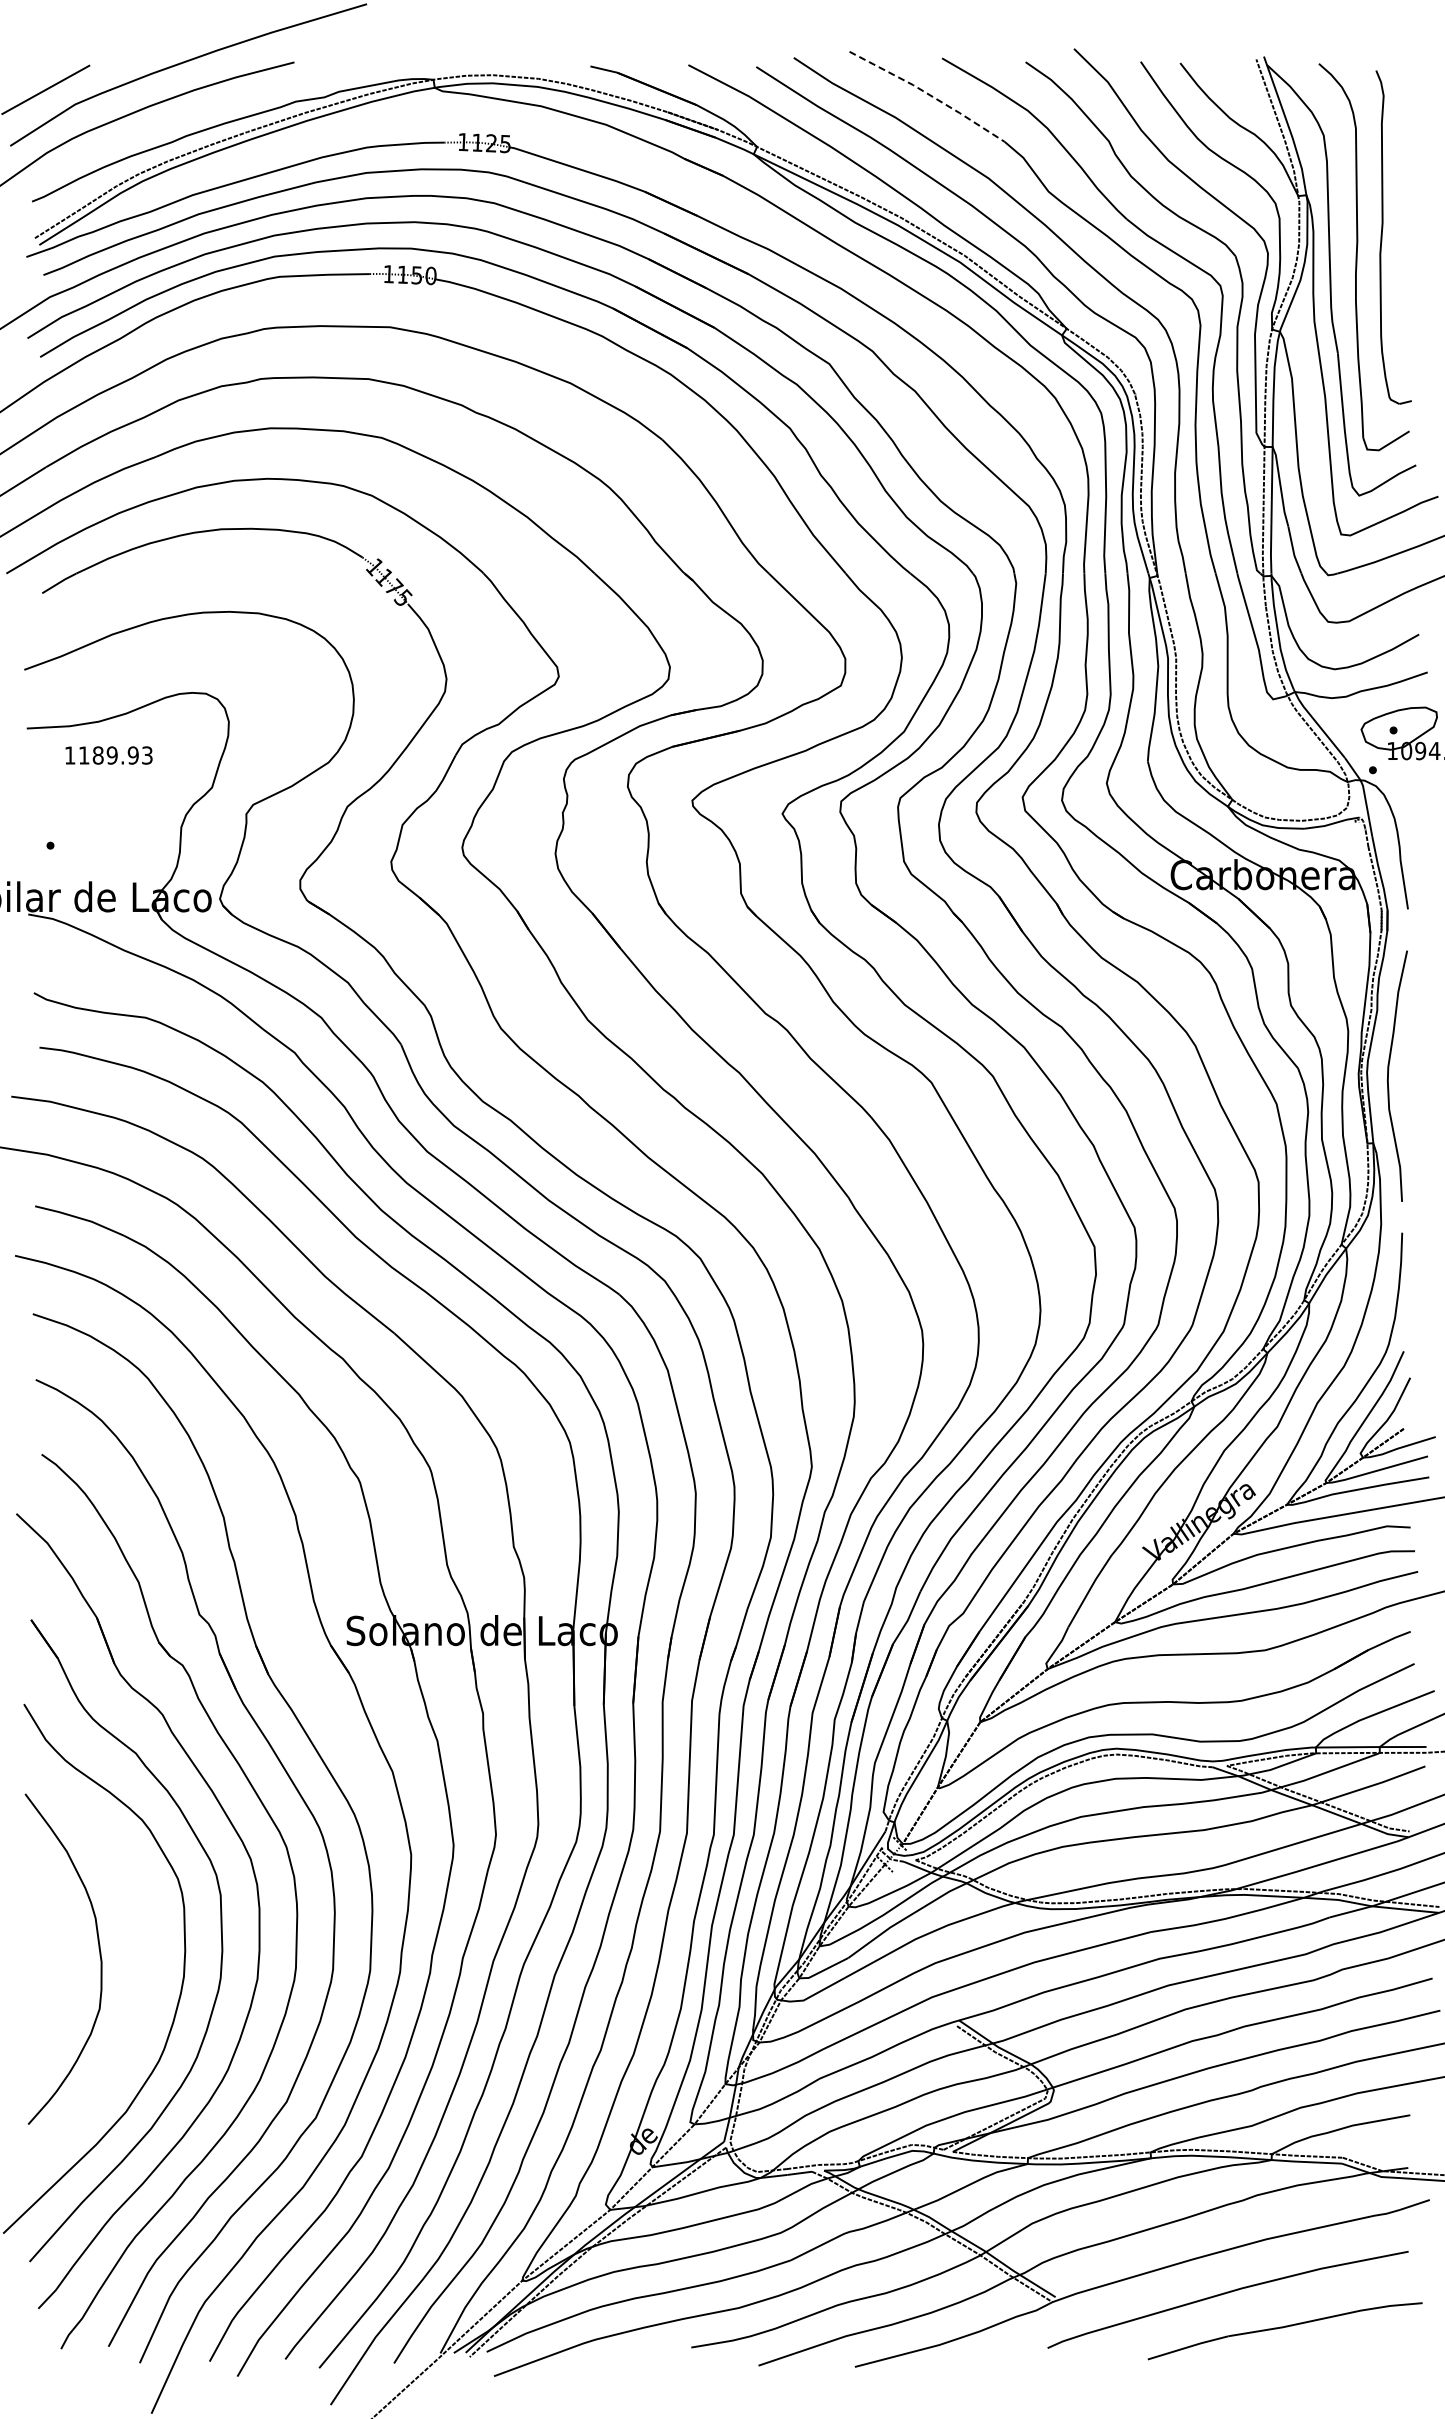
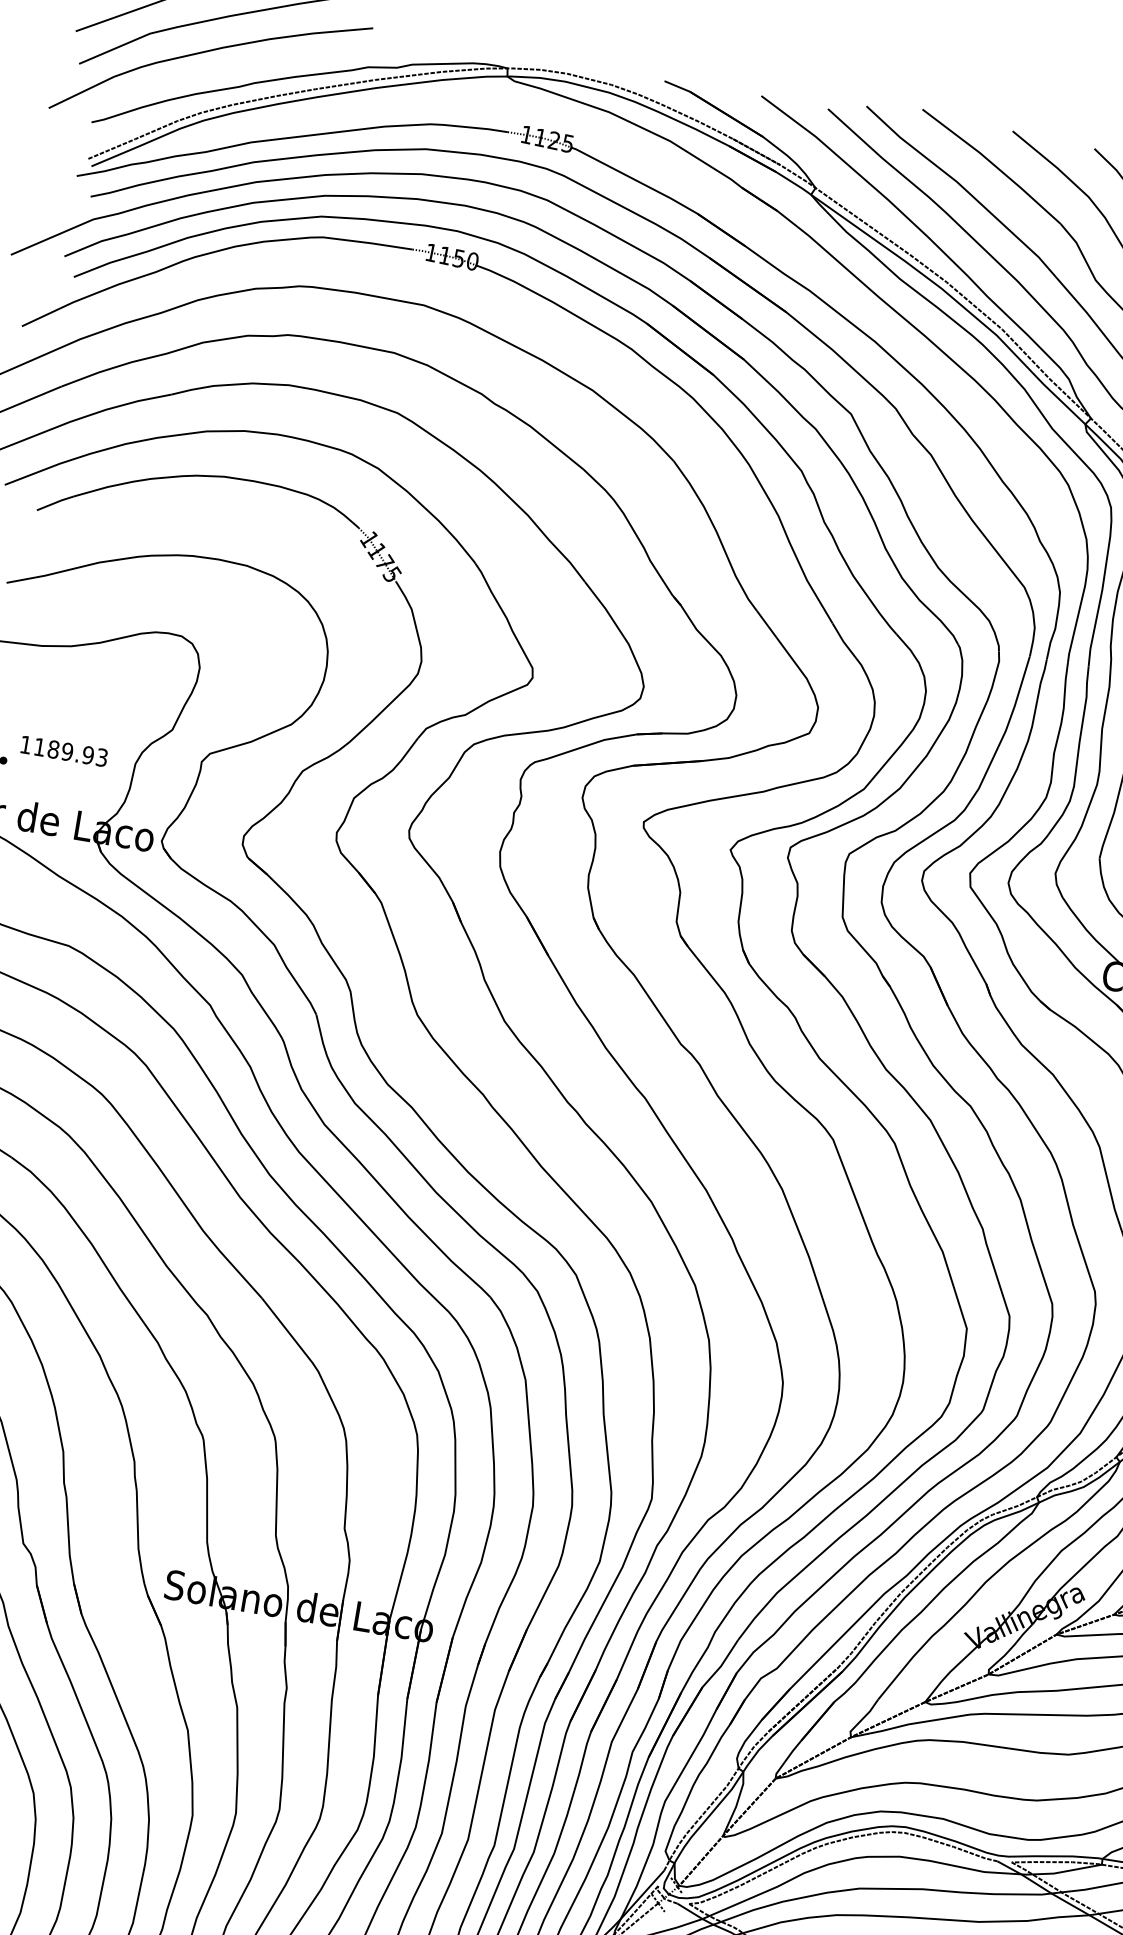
line: (929, 94) -> (994, 164), dashed -> solid
text: (108, 755) -> (63, 751), moved

